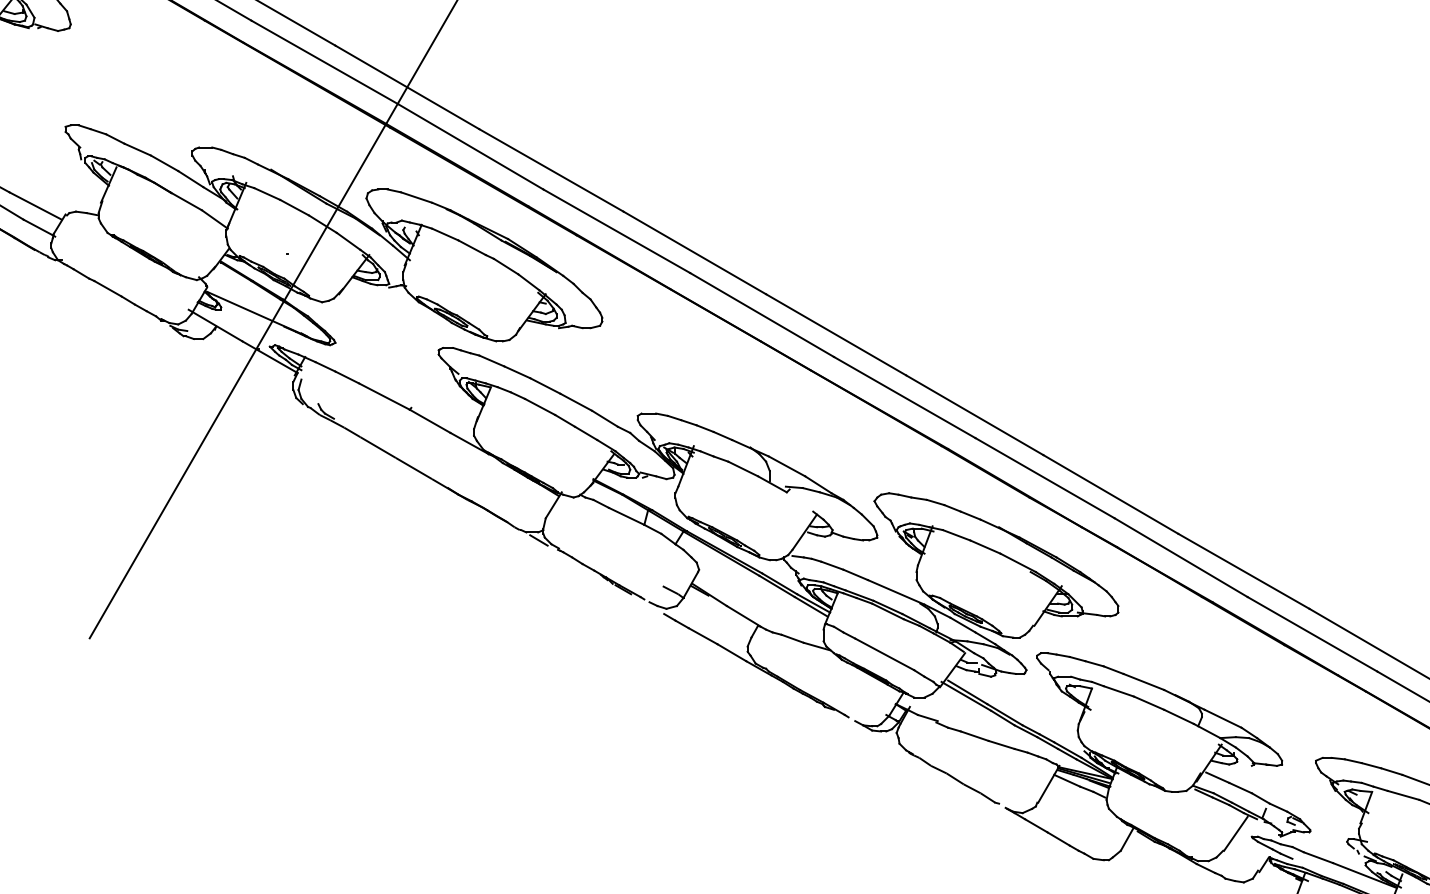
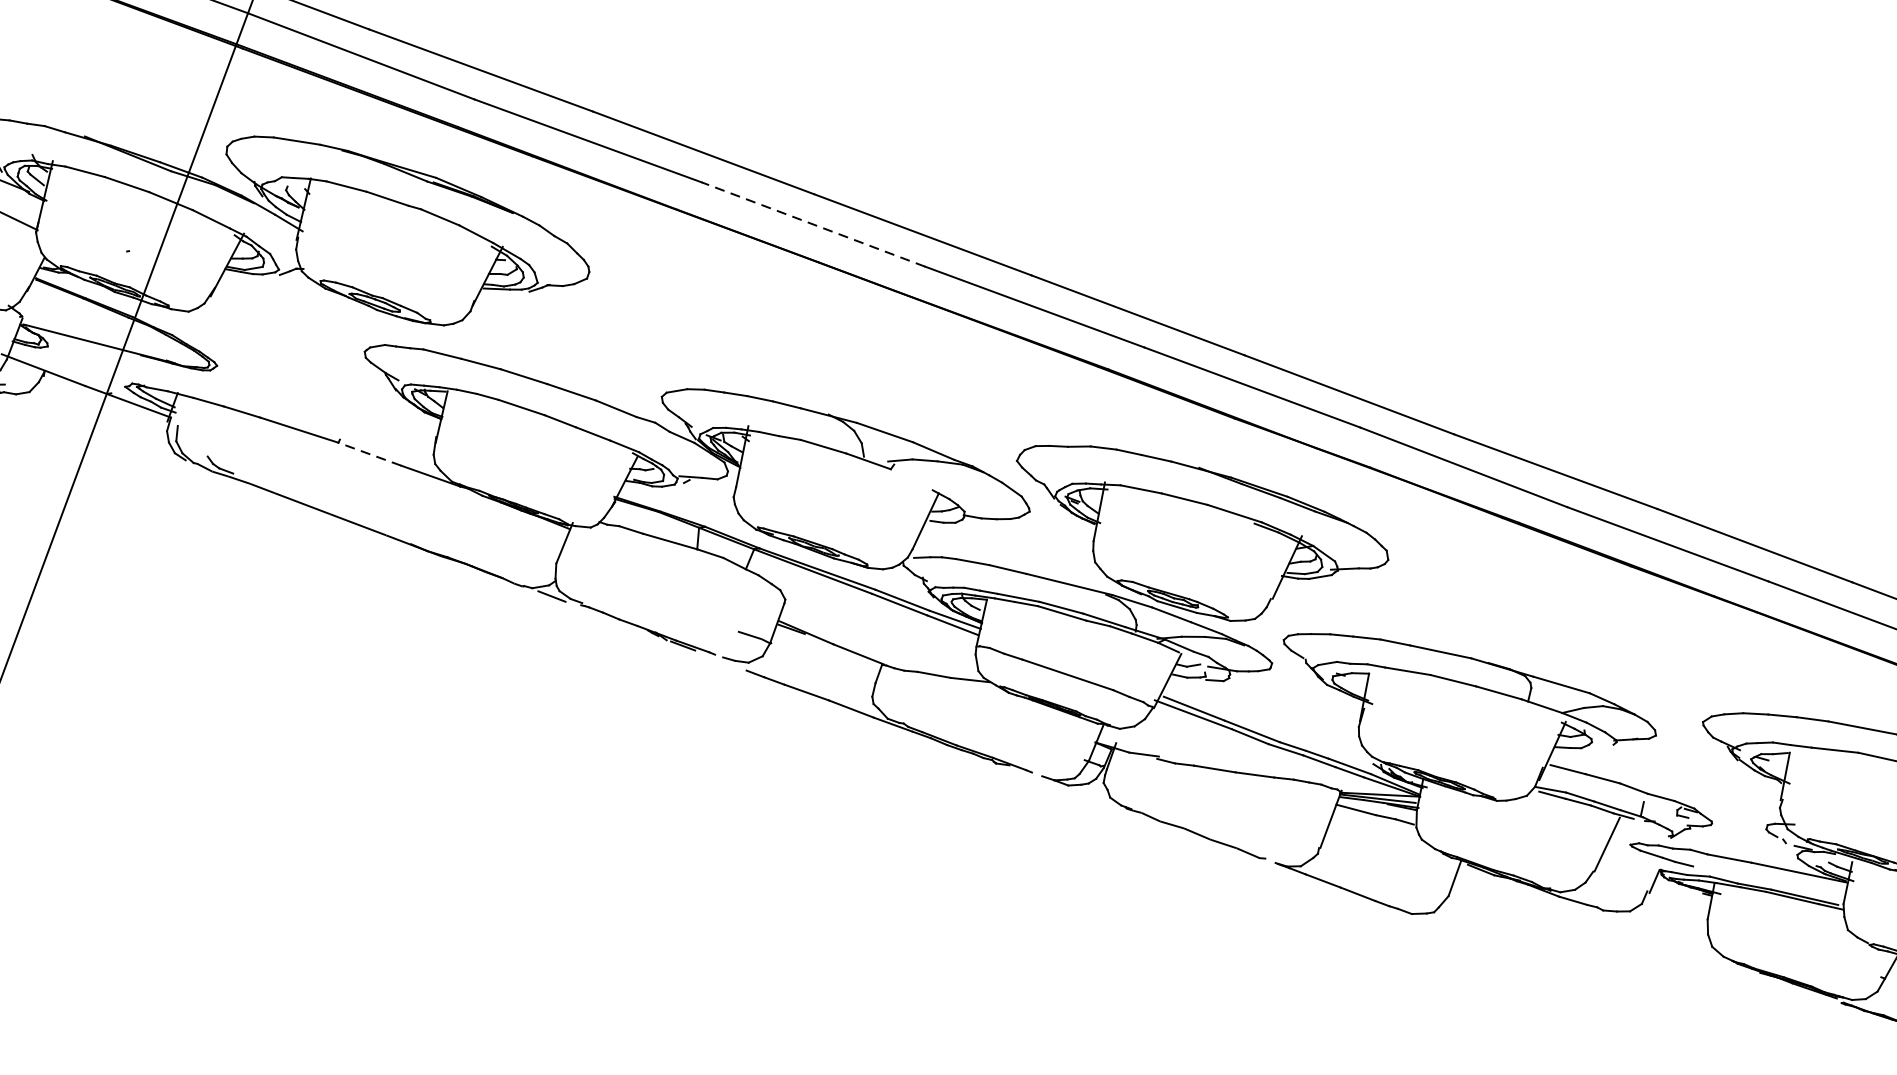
line: (761, 314) -> (812, 223), solid -> dashed
line: (429, 421) -> (368, 454), solid -> dashed

